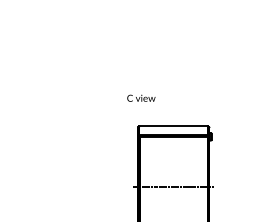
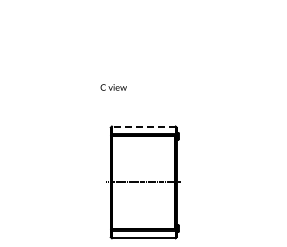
text: (141, 98) -> (113, 87), moved
line: (173, 126) -> (143, 126), solid -> dashed

